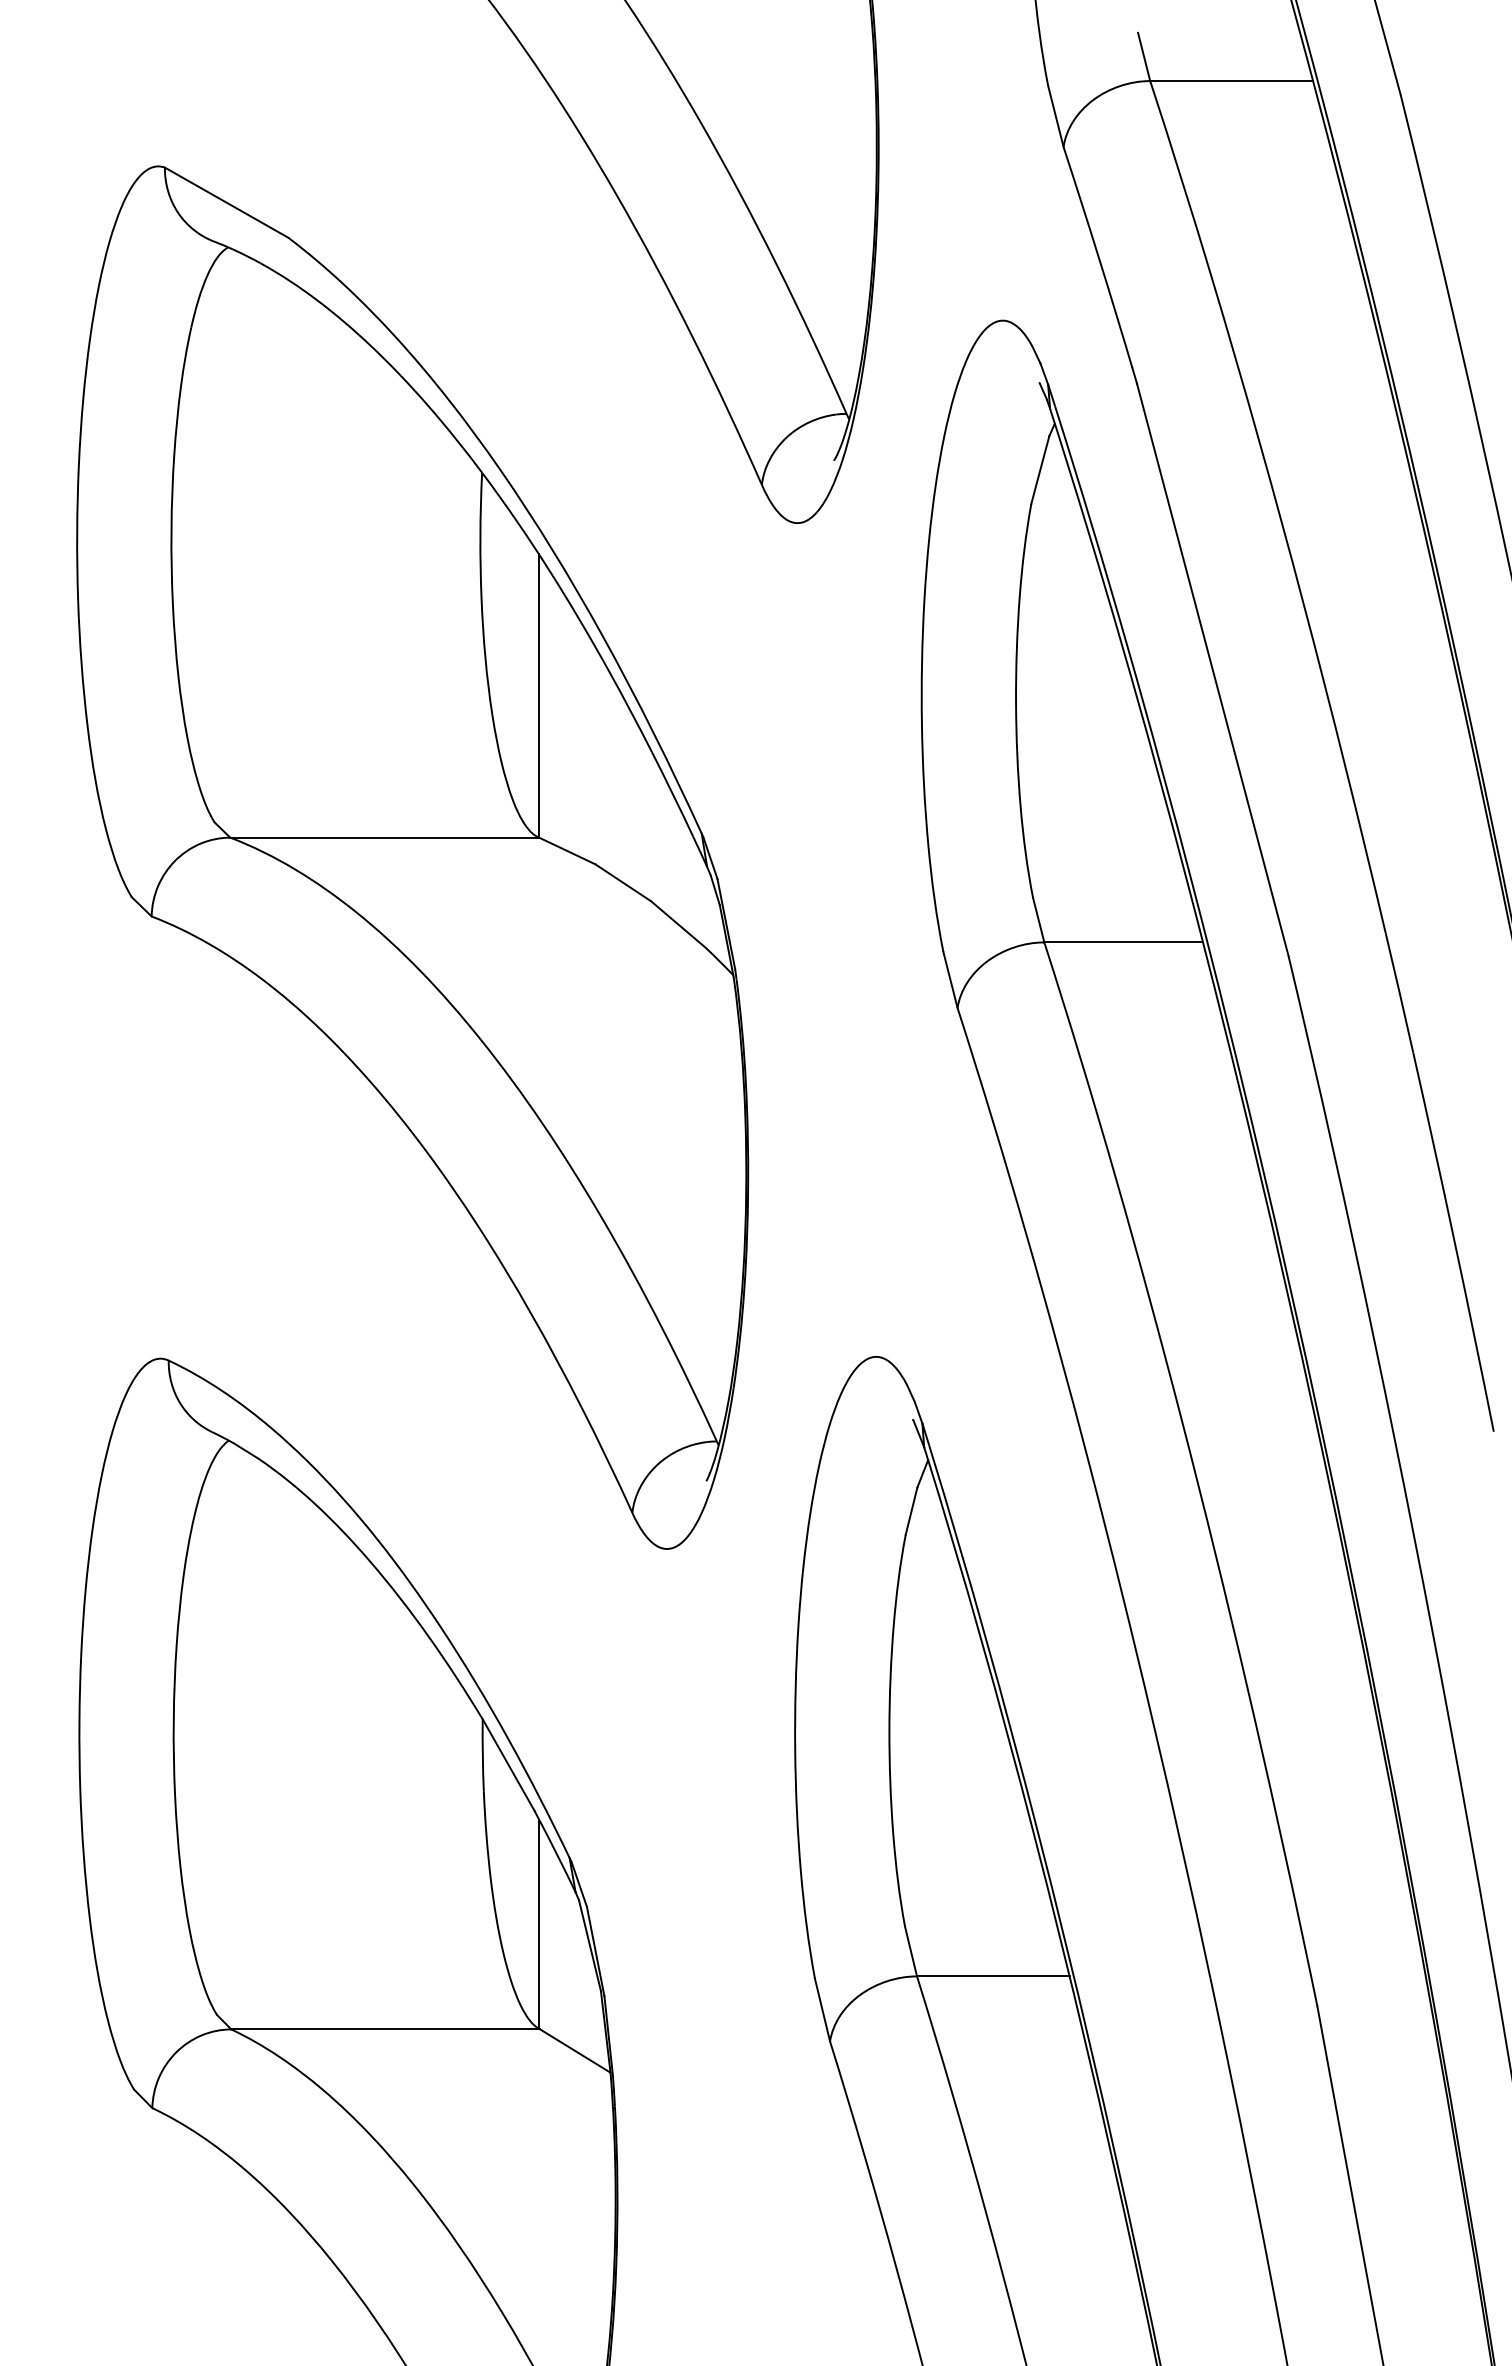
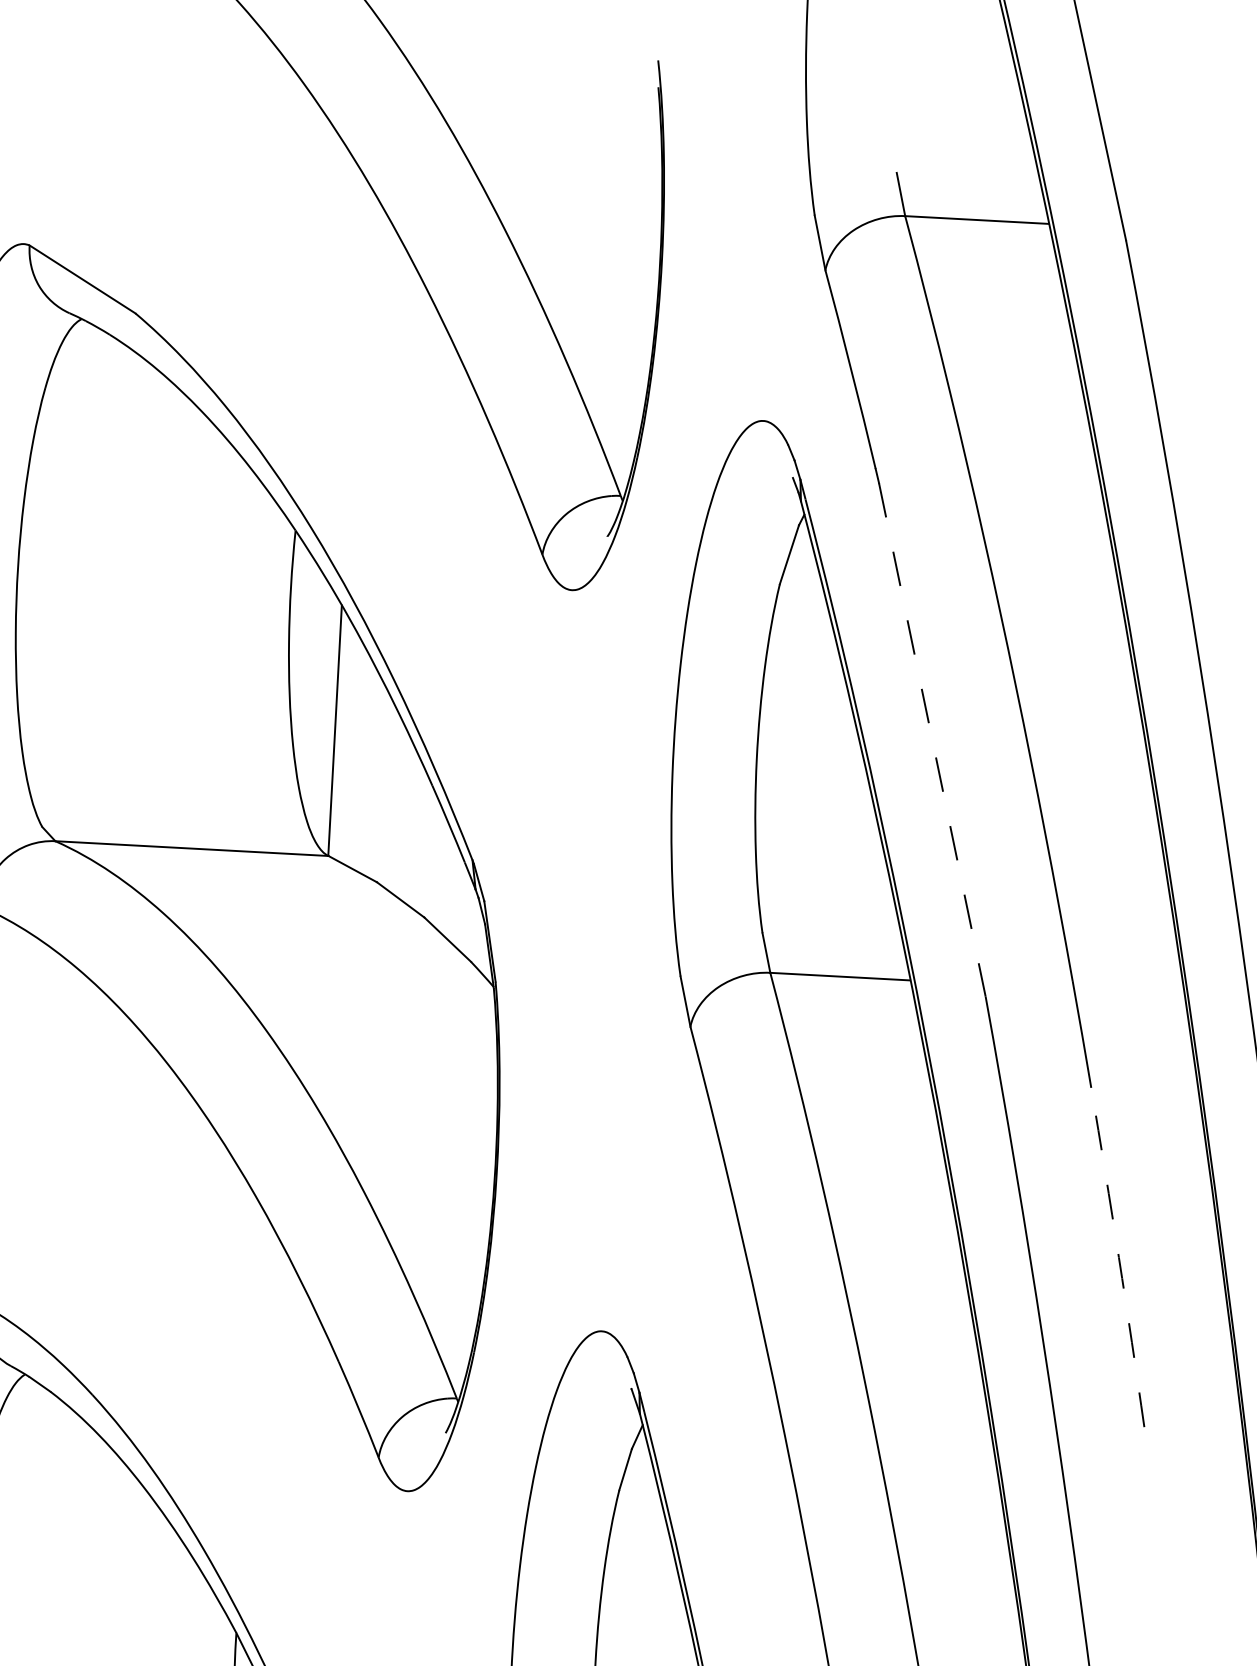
line: (1212, 670) -> (932, 740), solid -> dashed
arc: (1454, 1241) -> (1118, 1256), solid -> dashed

